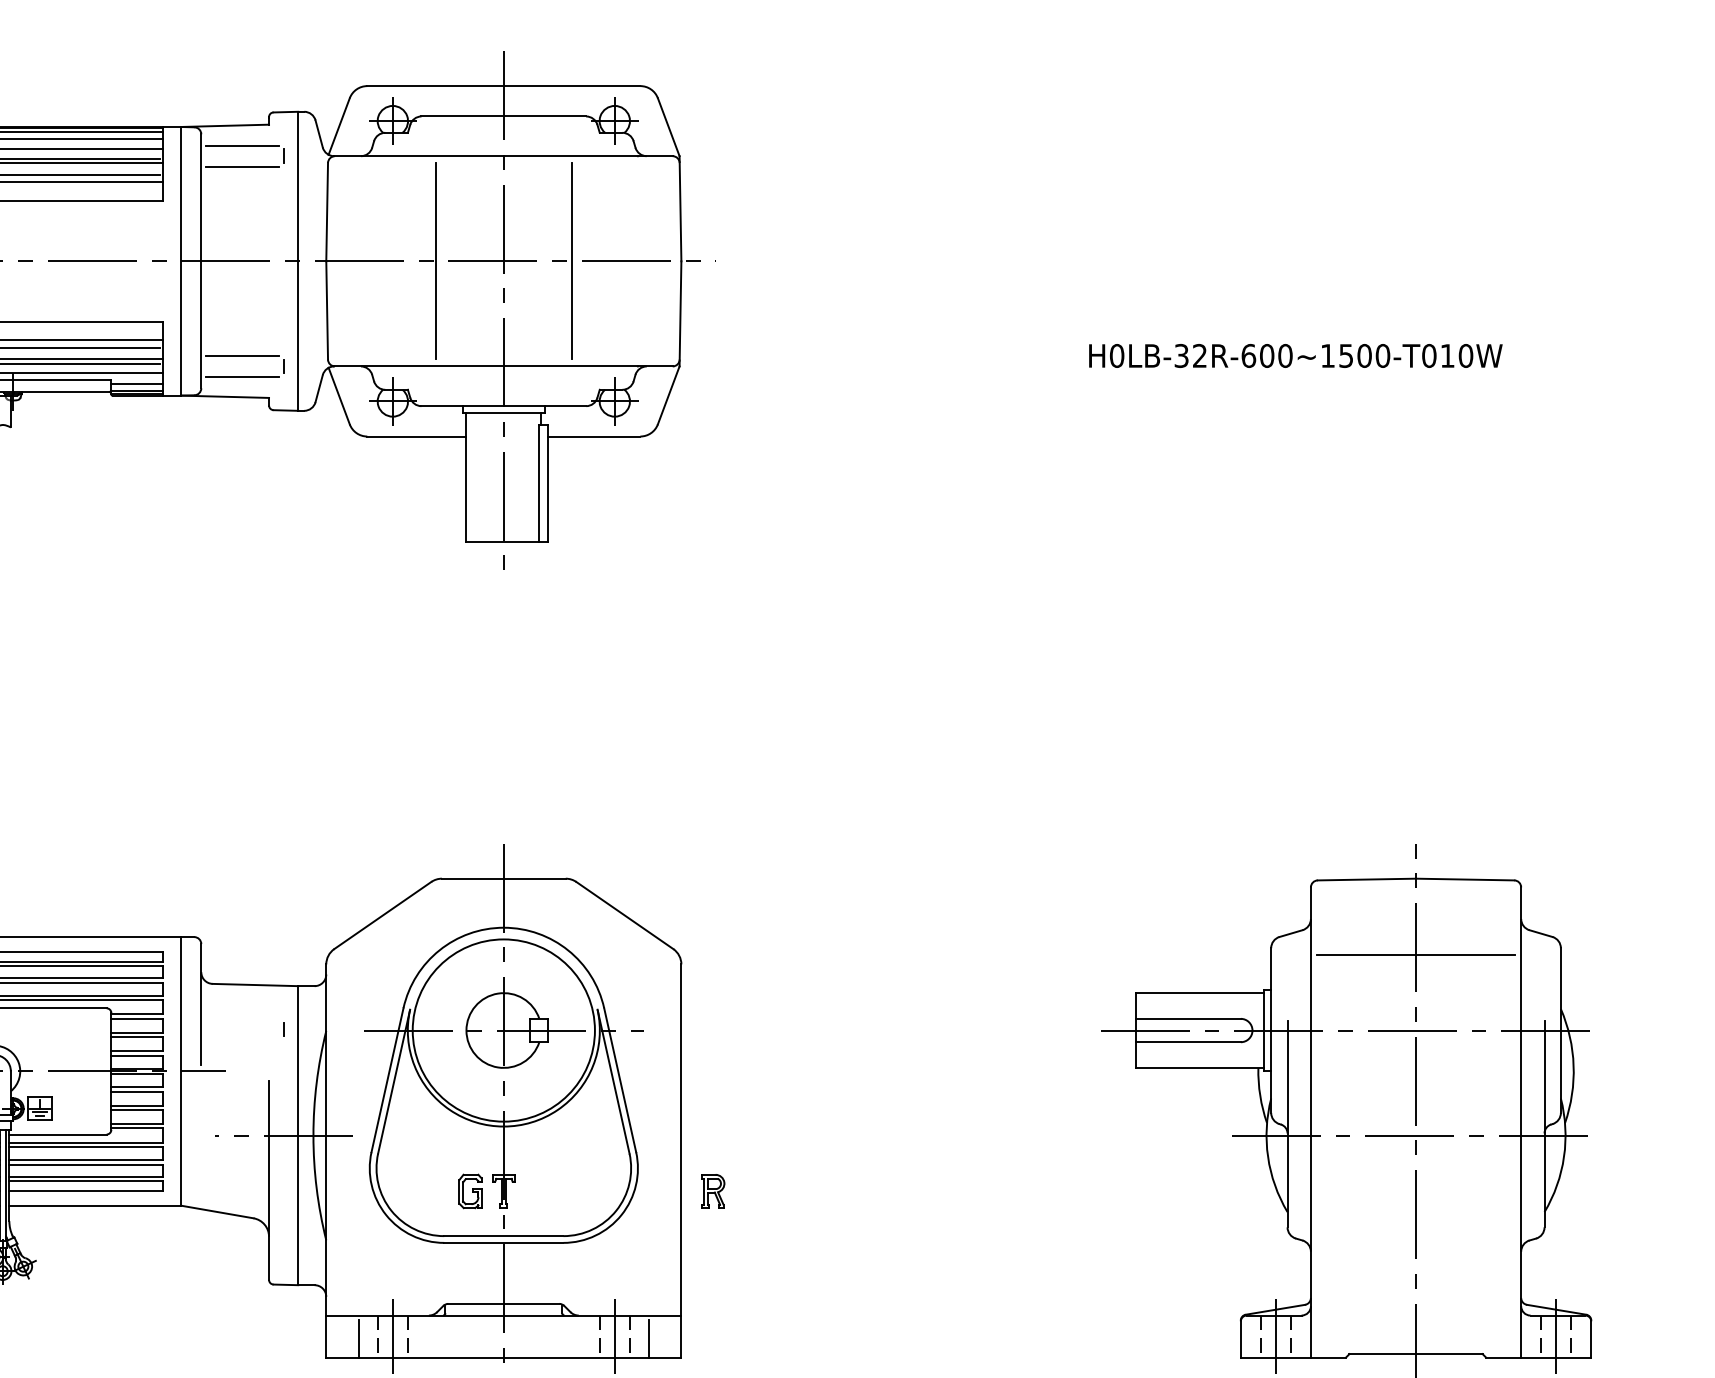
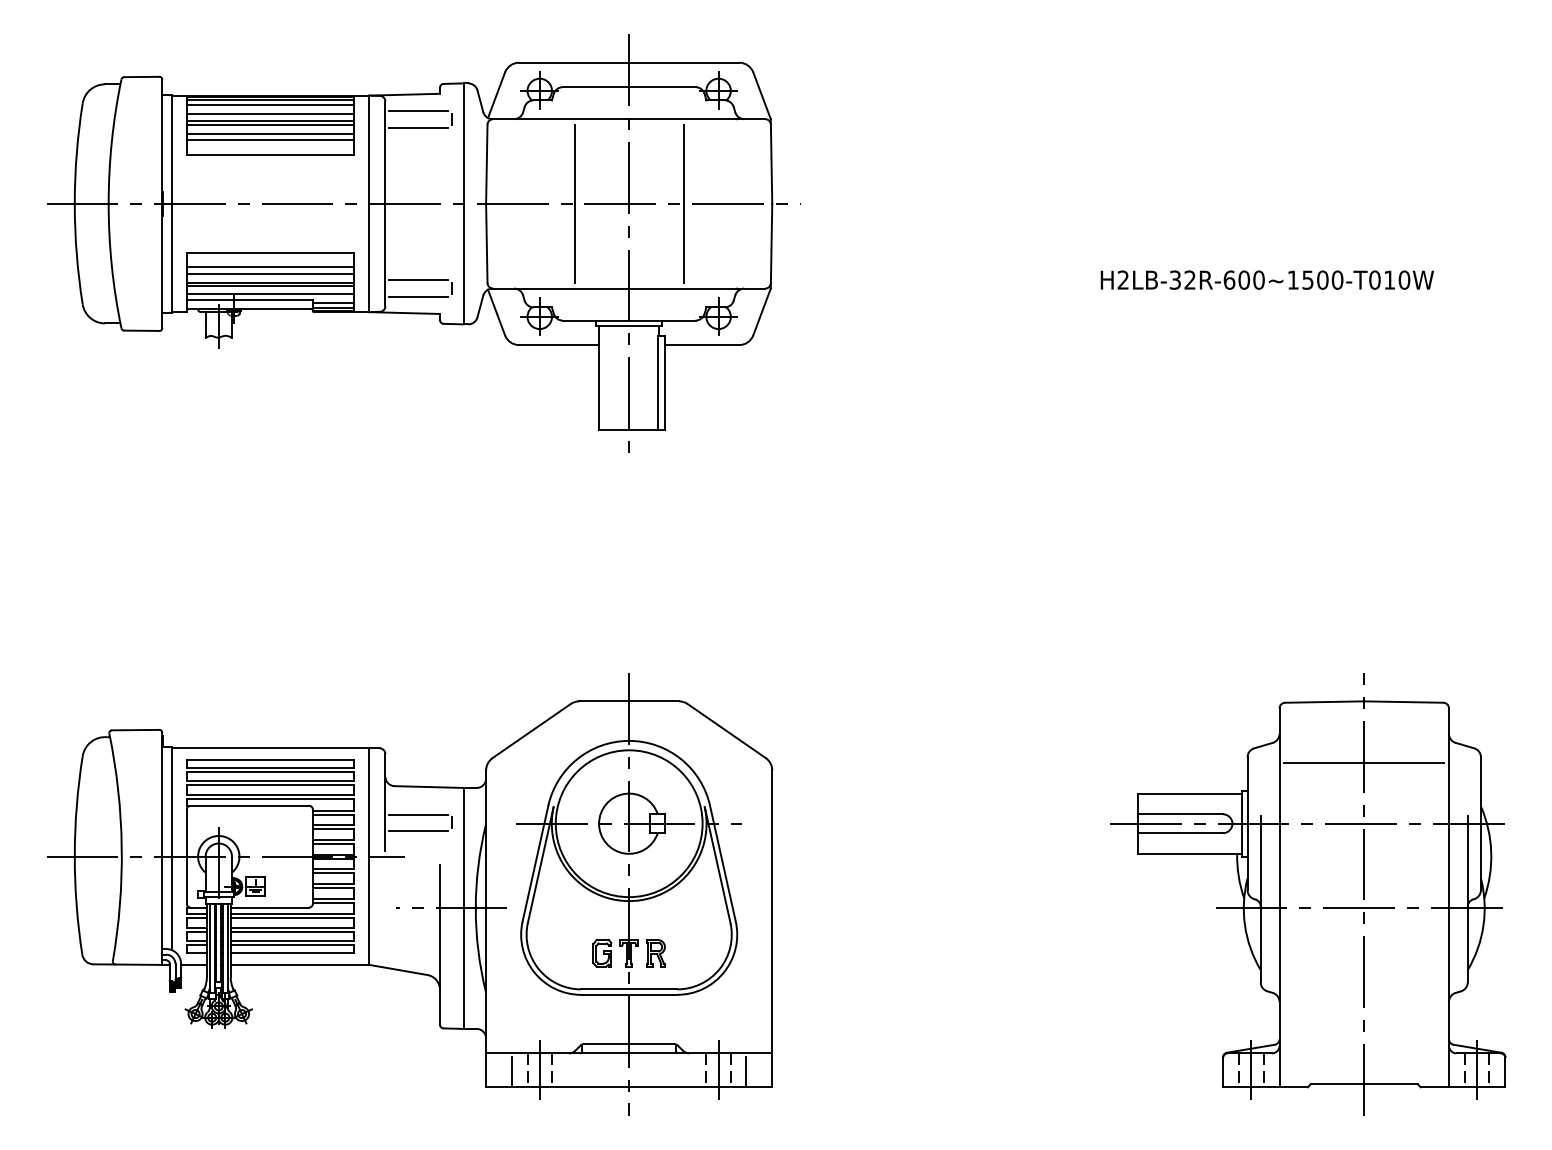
text: (1117, 355) -> (1123, 279), H0LB-32R-600~1500-T010W -> H2LB-32R-600~1500-T010W
line: (242, 1020) -> (418, 815), added
line: (242, 1040) -> (418, 831), added
part: (712, 1191) -> (655, 953), moved

